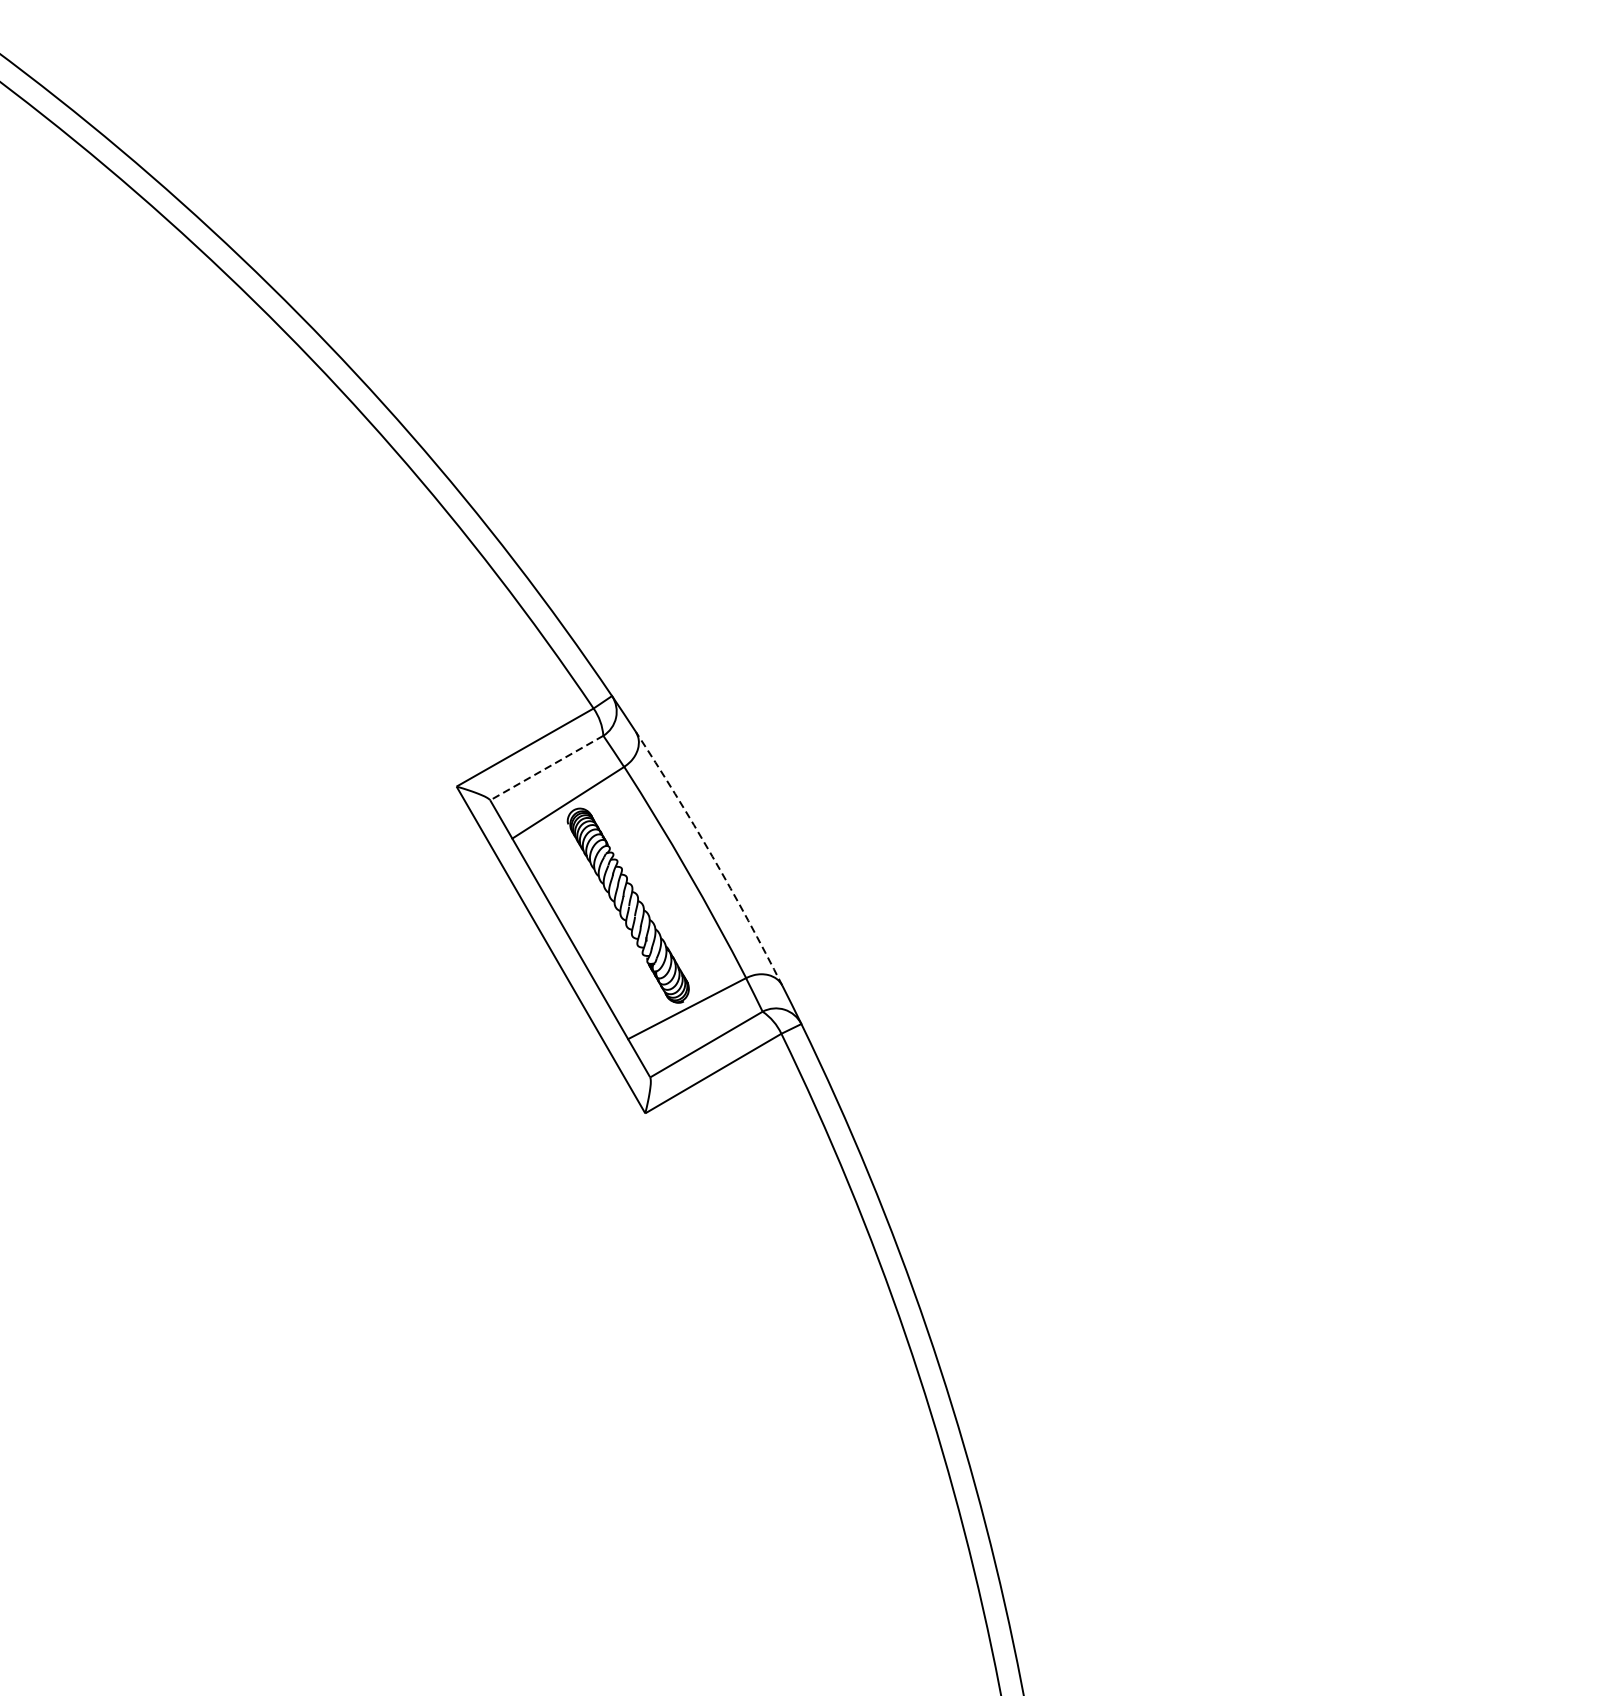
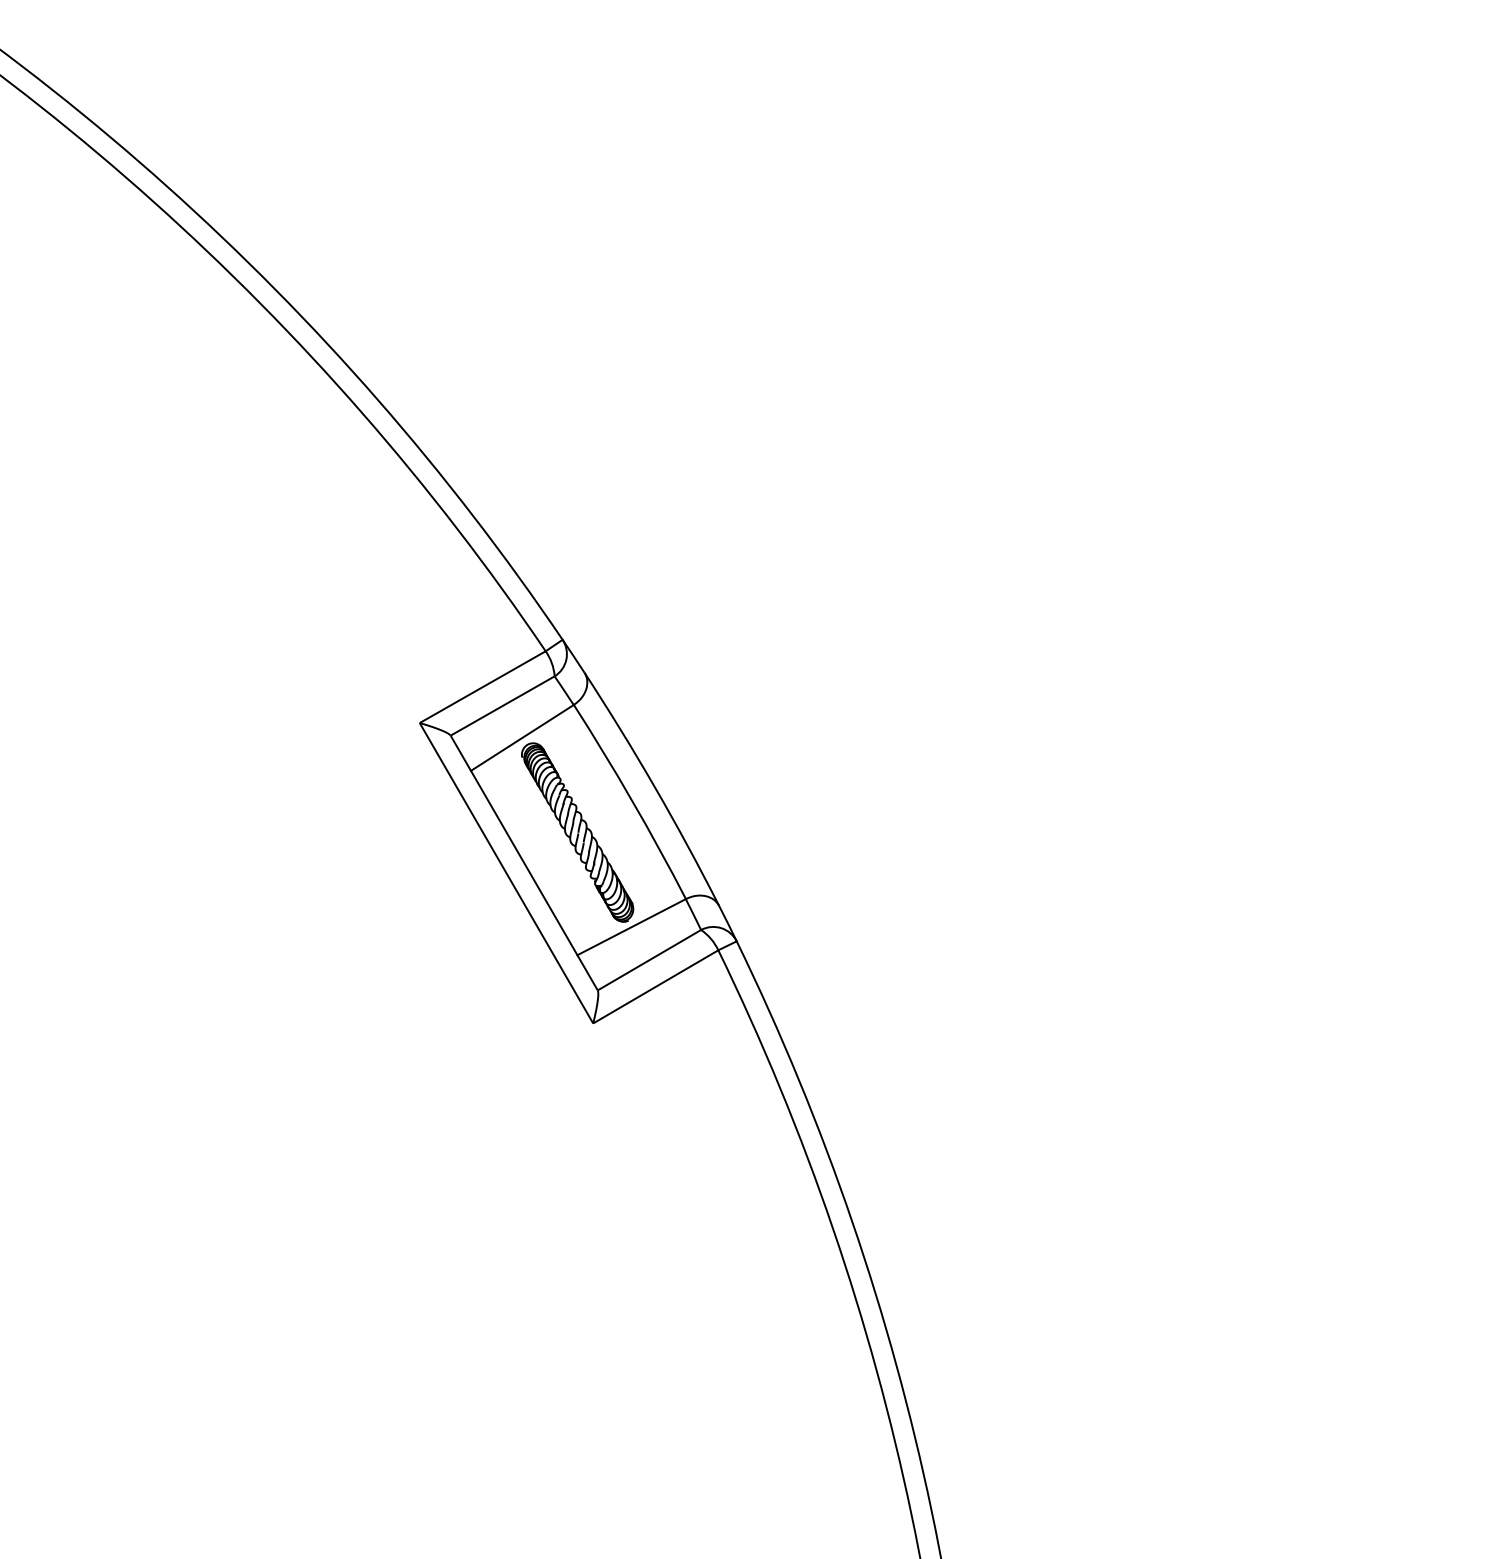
line: (547, 767) -> (503, 705), dashed -> solid
arc: (713, 856) -> (655, 787), dashed -> solid

